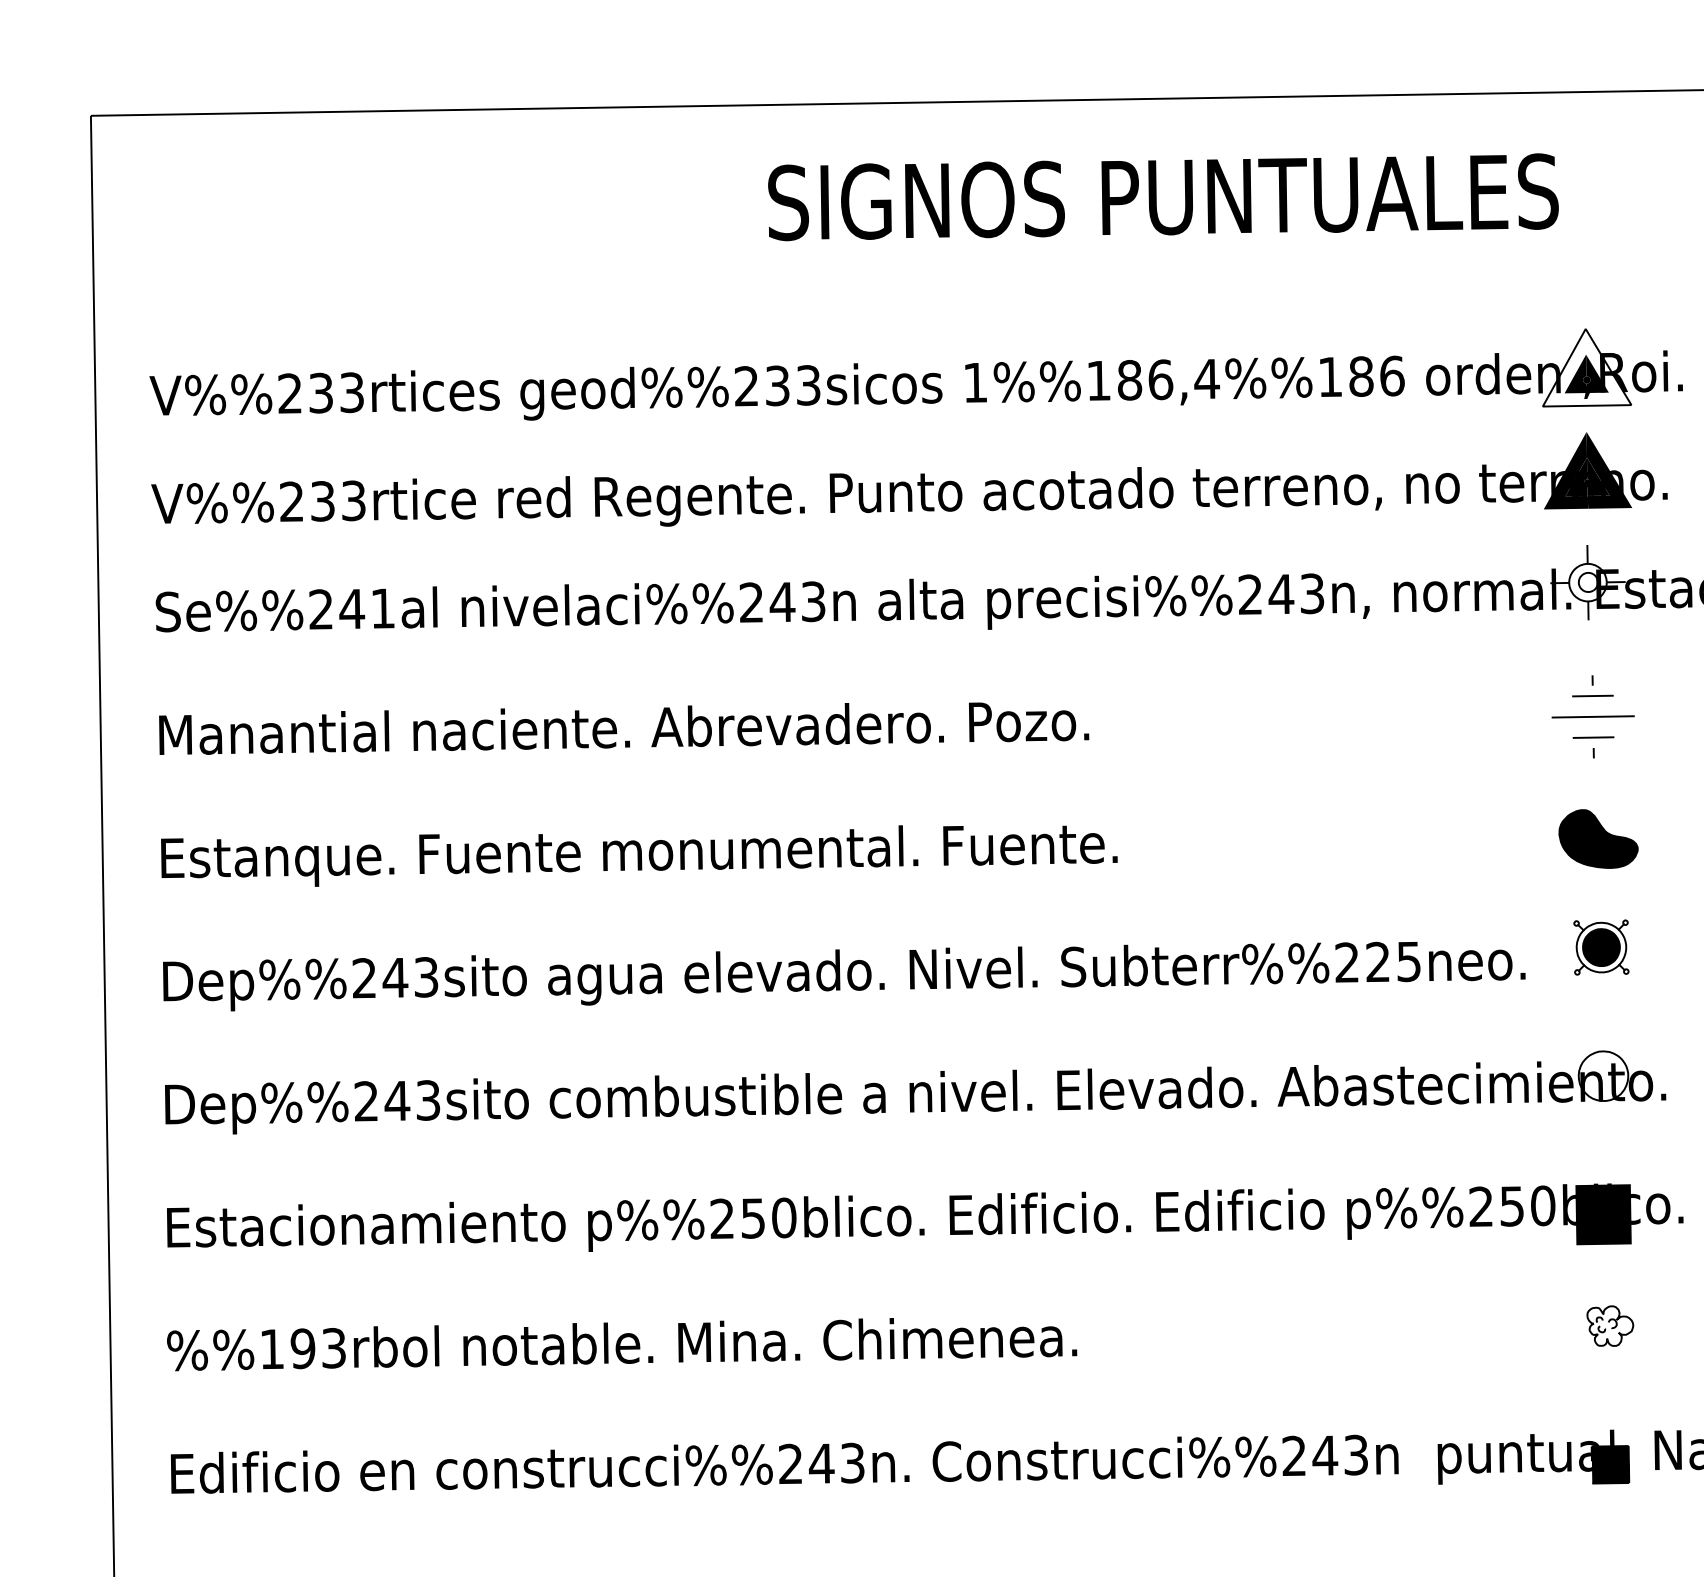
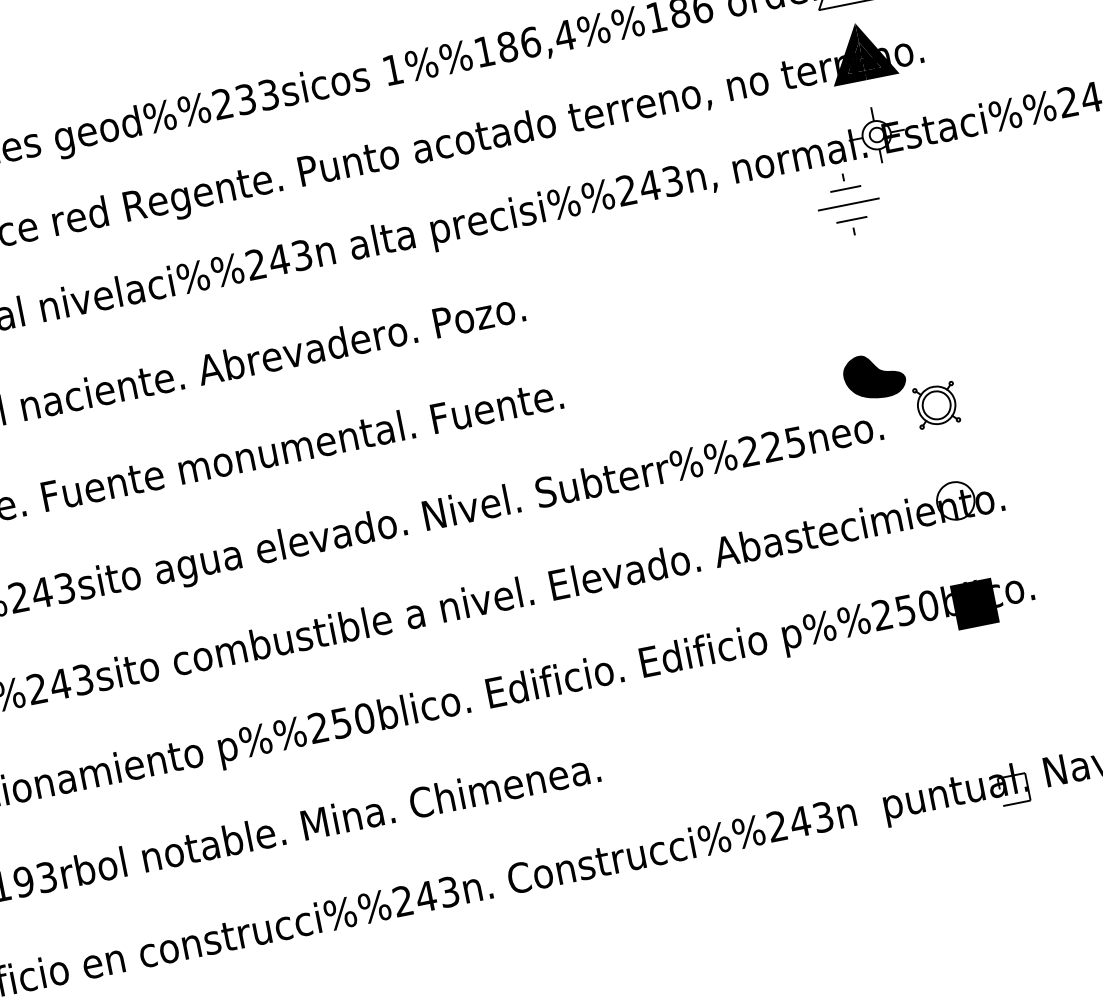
part: (1592, 716) -> (848, 204), moved
part: (1598, 838) -> (874, 375), moved
fill: (1600, 947) -> (935, 405), removed
part: (1610, 1325) -> (995, 685), removed
fill: (1610, 1464) -> (1014, 789), removed

